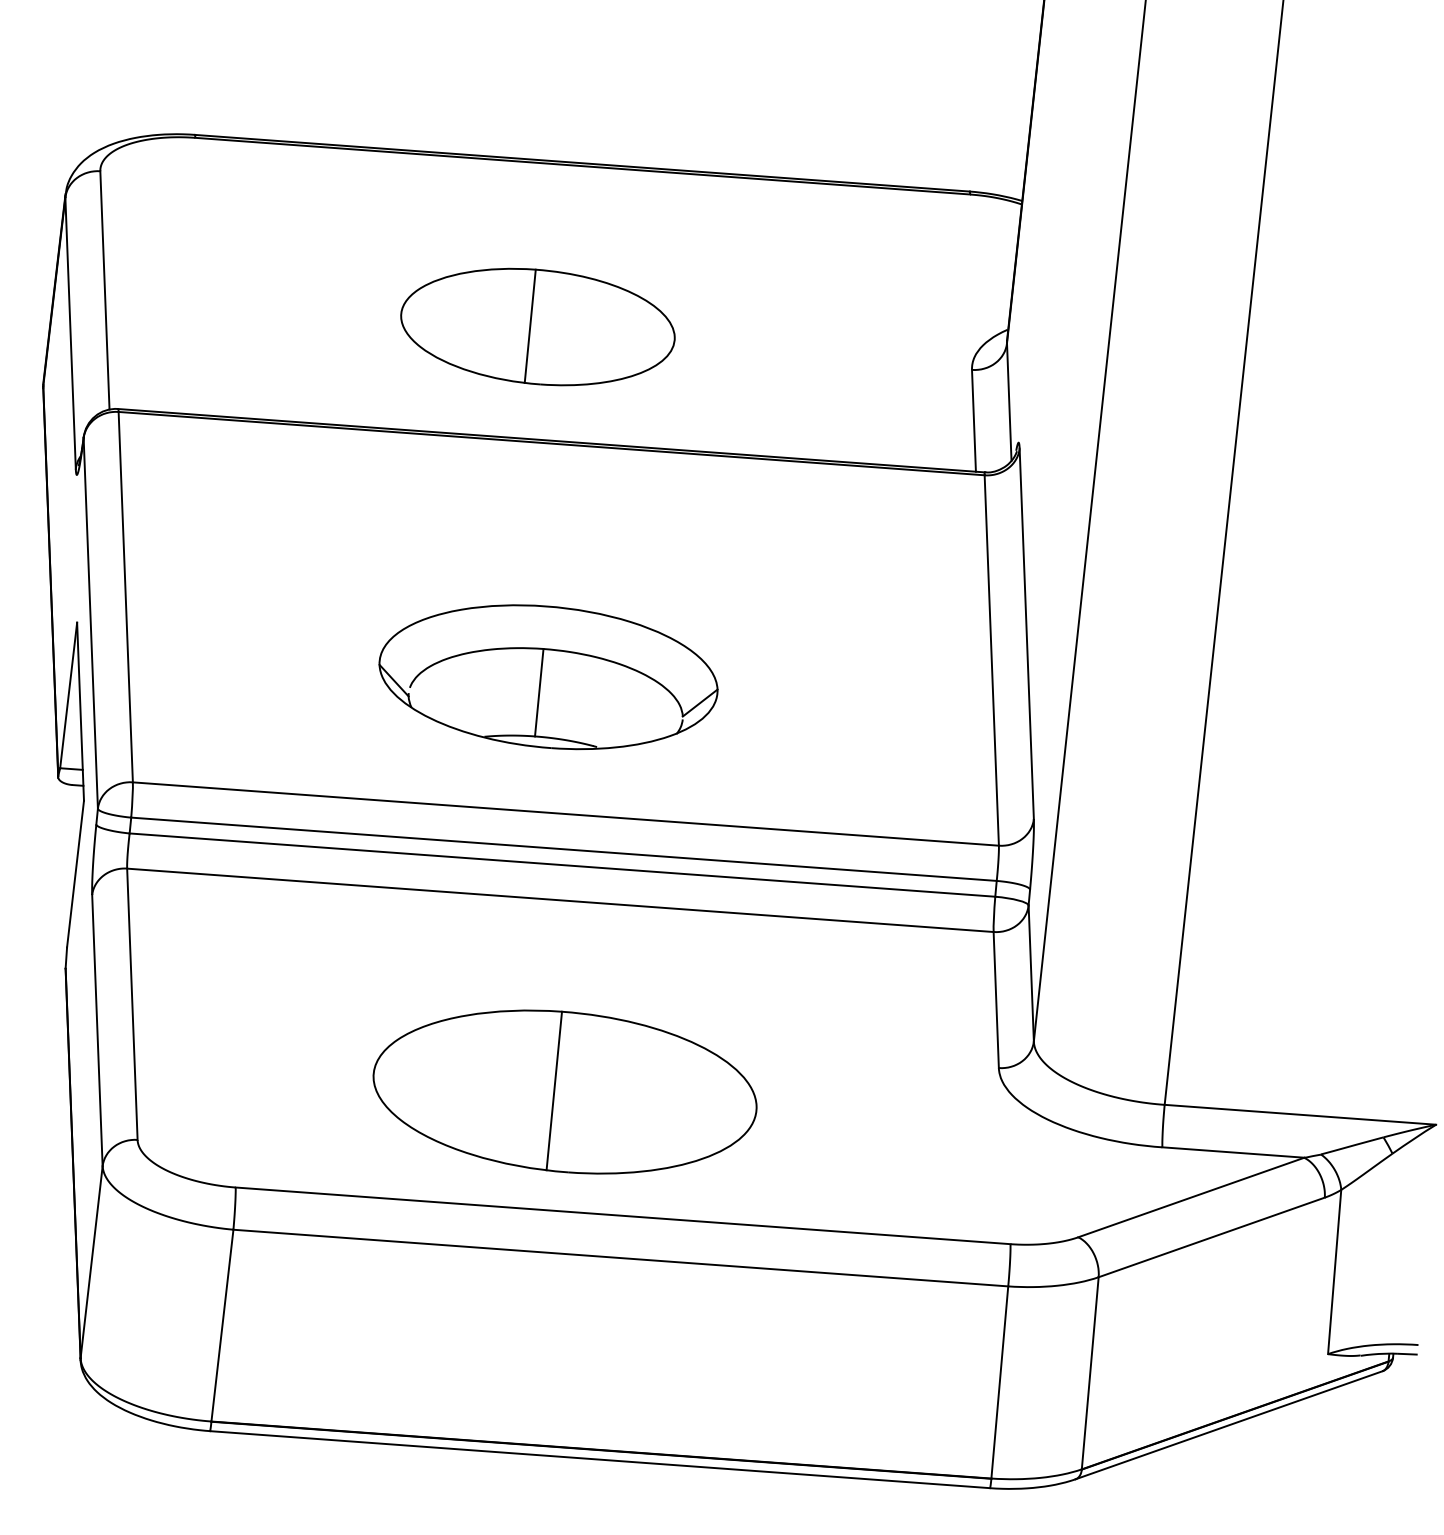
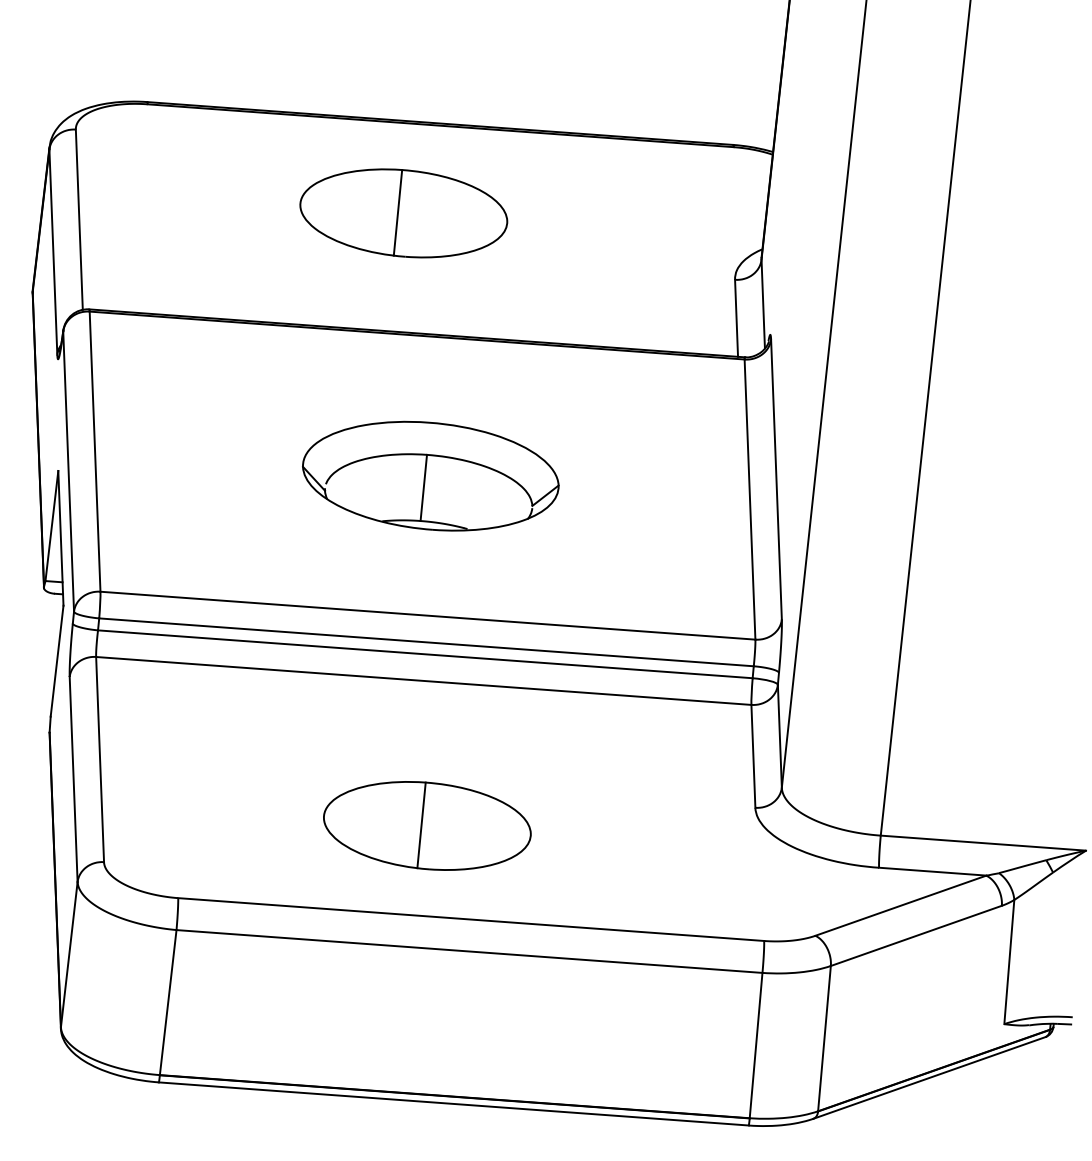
part: (537, 327) -> (403, 213), moved
part: (548, 676) -> (430, 475), moved
part: (565, 1091) -> (427, 825), size x0.71

